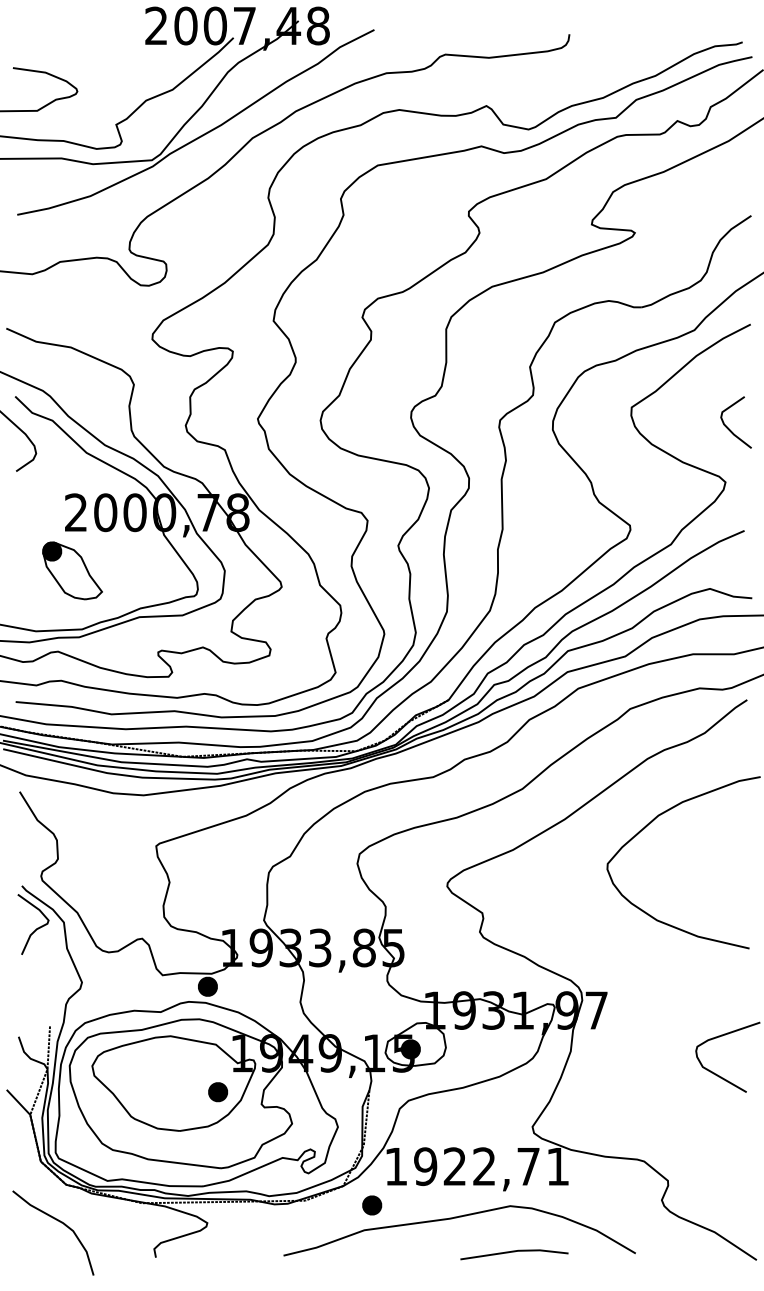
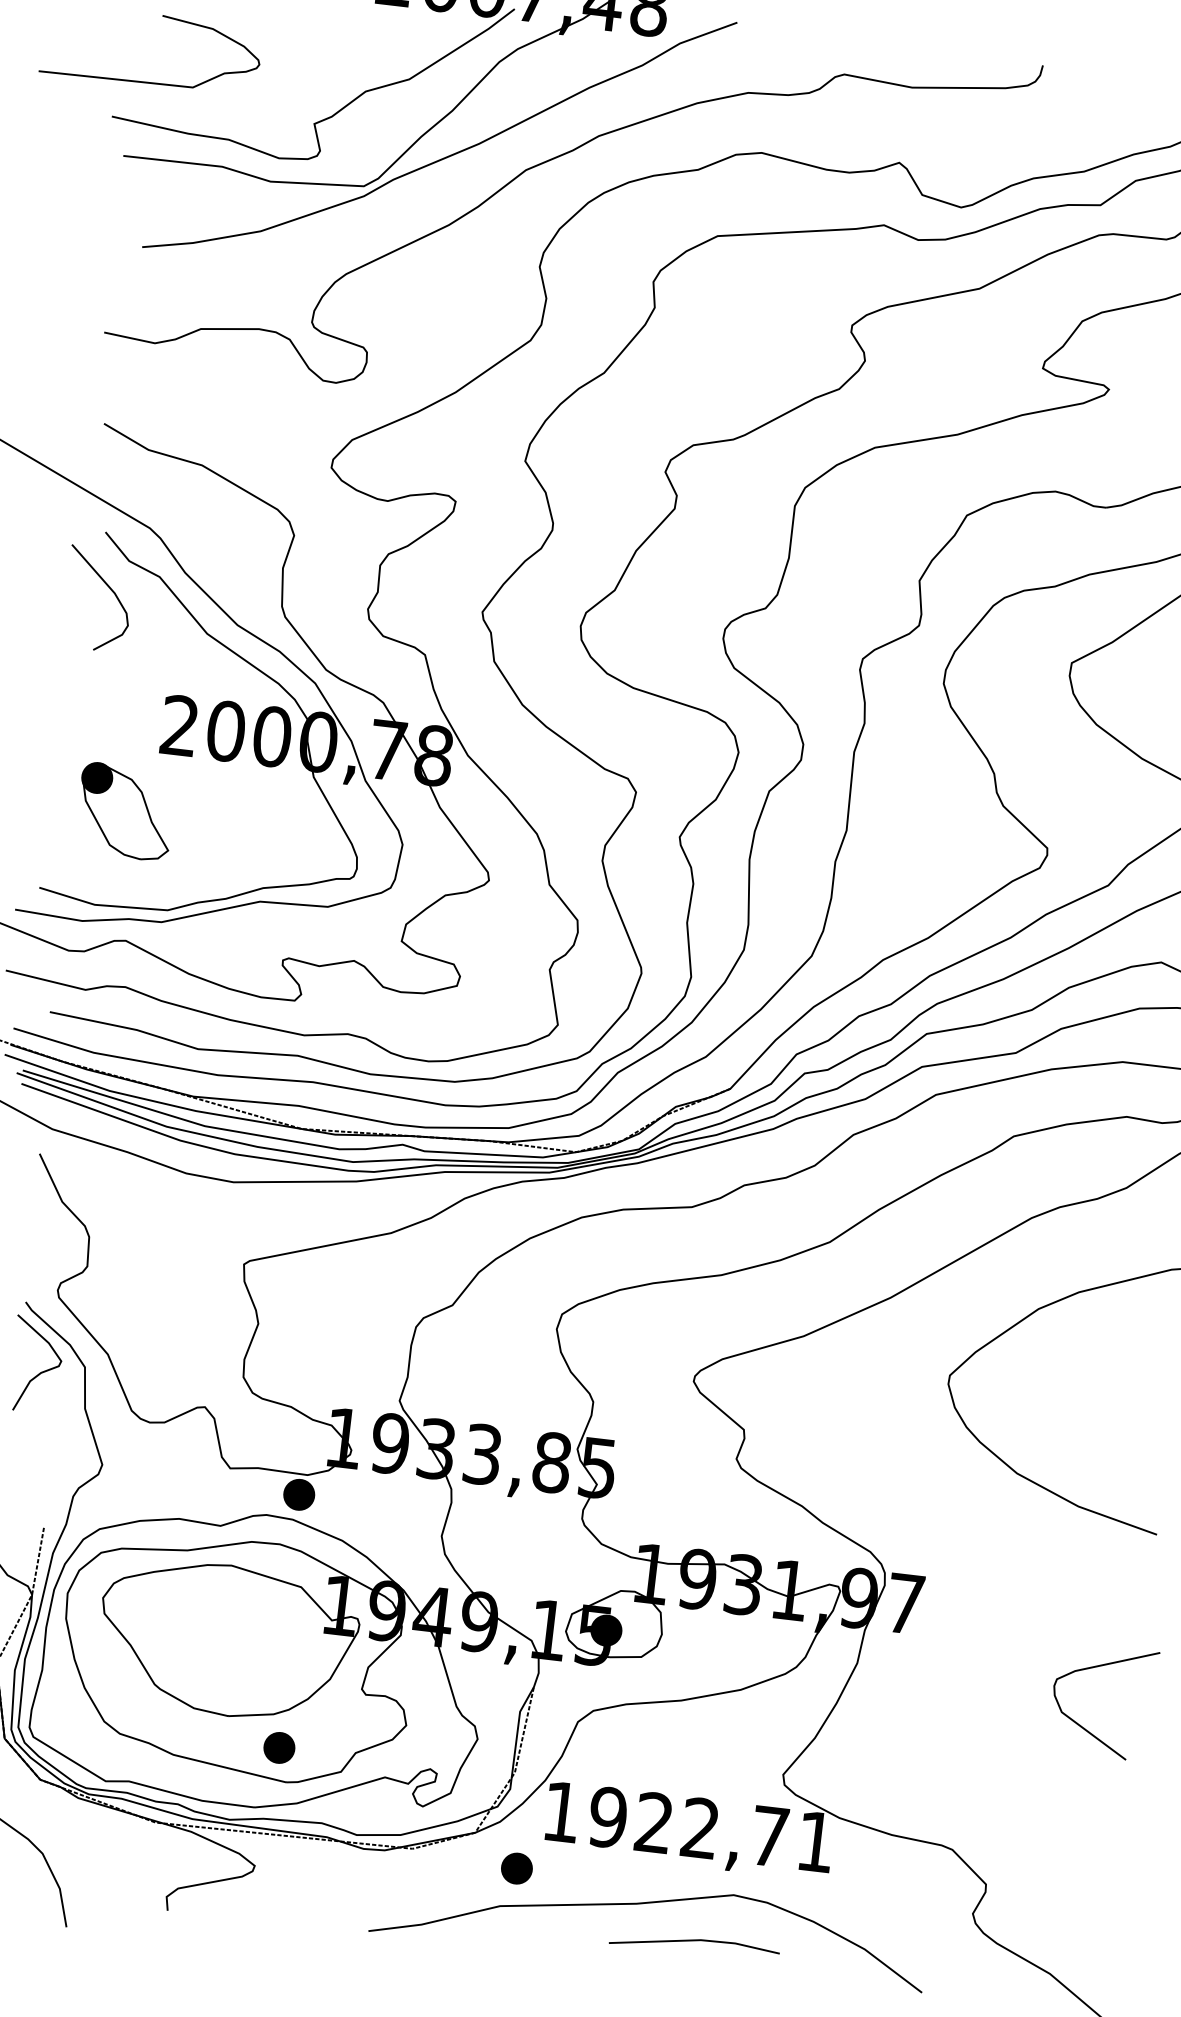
part: (72, 570) -> (125, 811), moved
part: (218, 1092) -> (279, 1748), moved
line: (514, 1252) -> (695, 1942), moved

